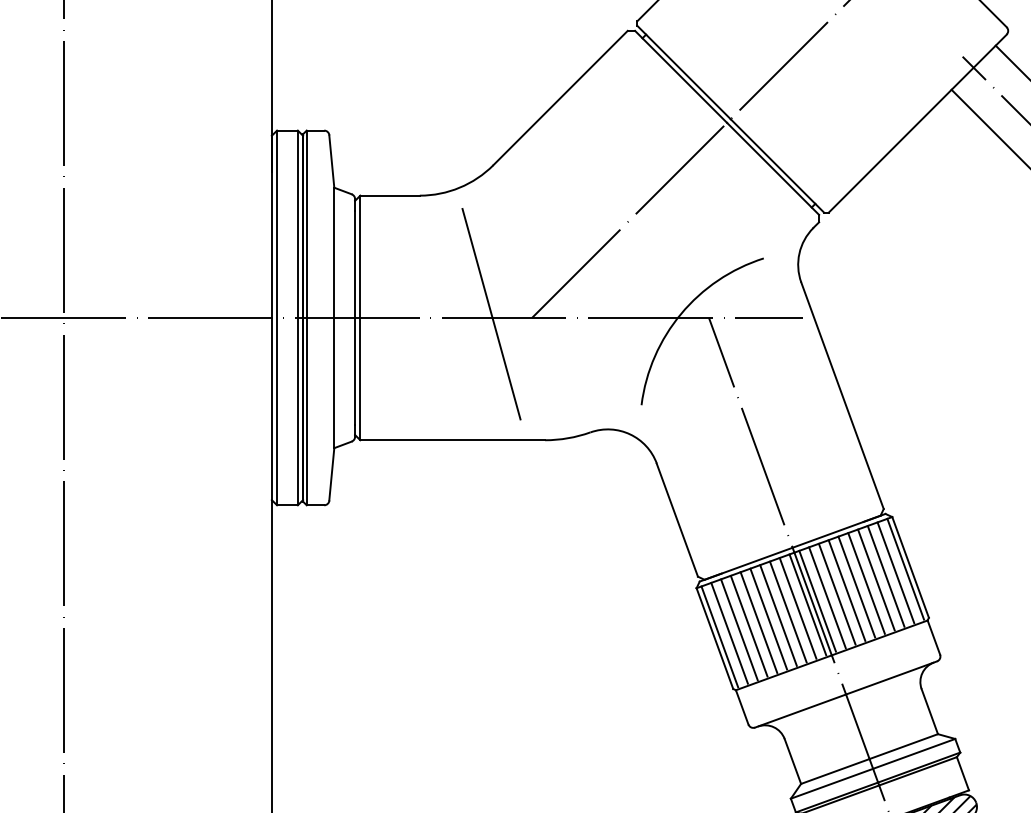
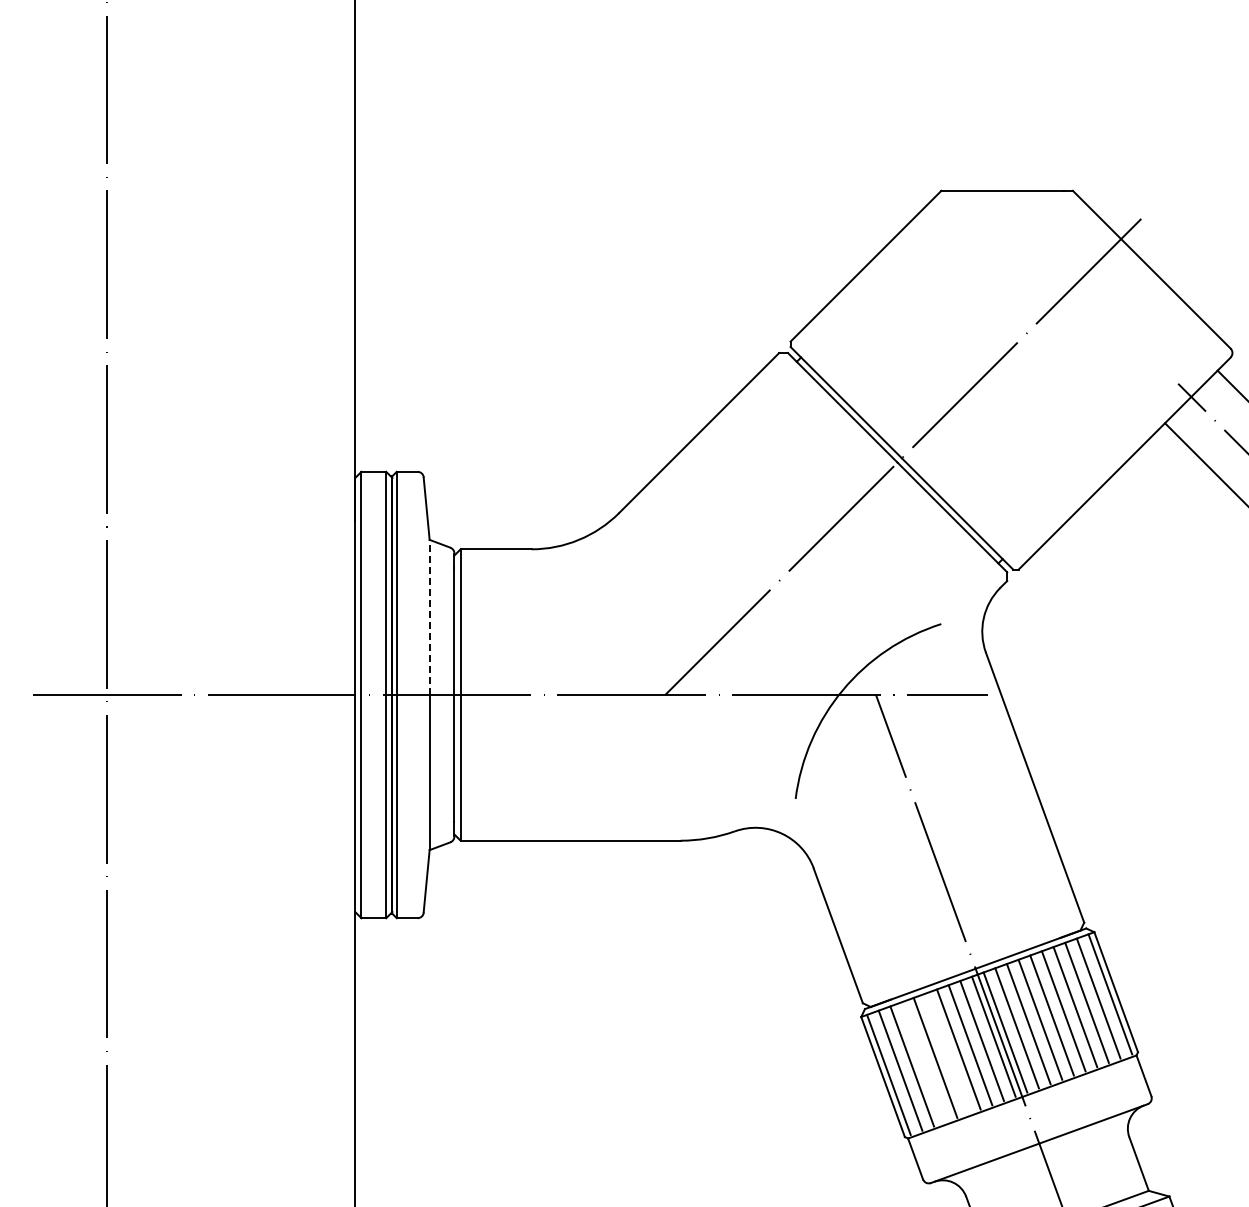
line: (334, 252) -> (429, 617), solid -> dashed
line: (491, 314) -> (616, 690), removed
line: (768, 618) -> (947, 1053), removed
line: (748, 626) -> (923, 1062), removed

